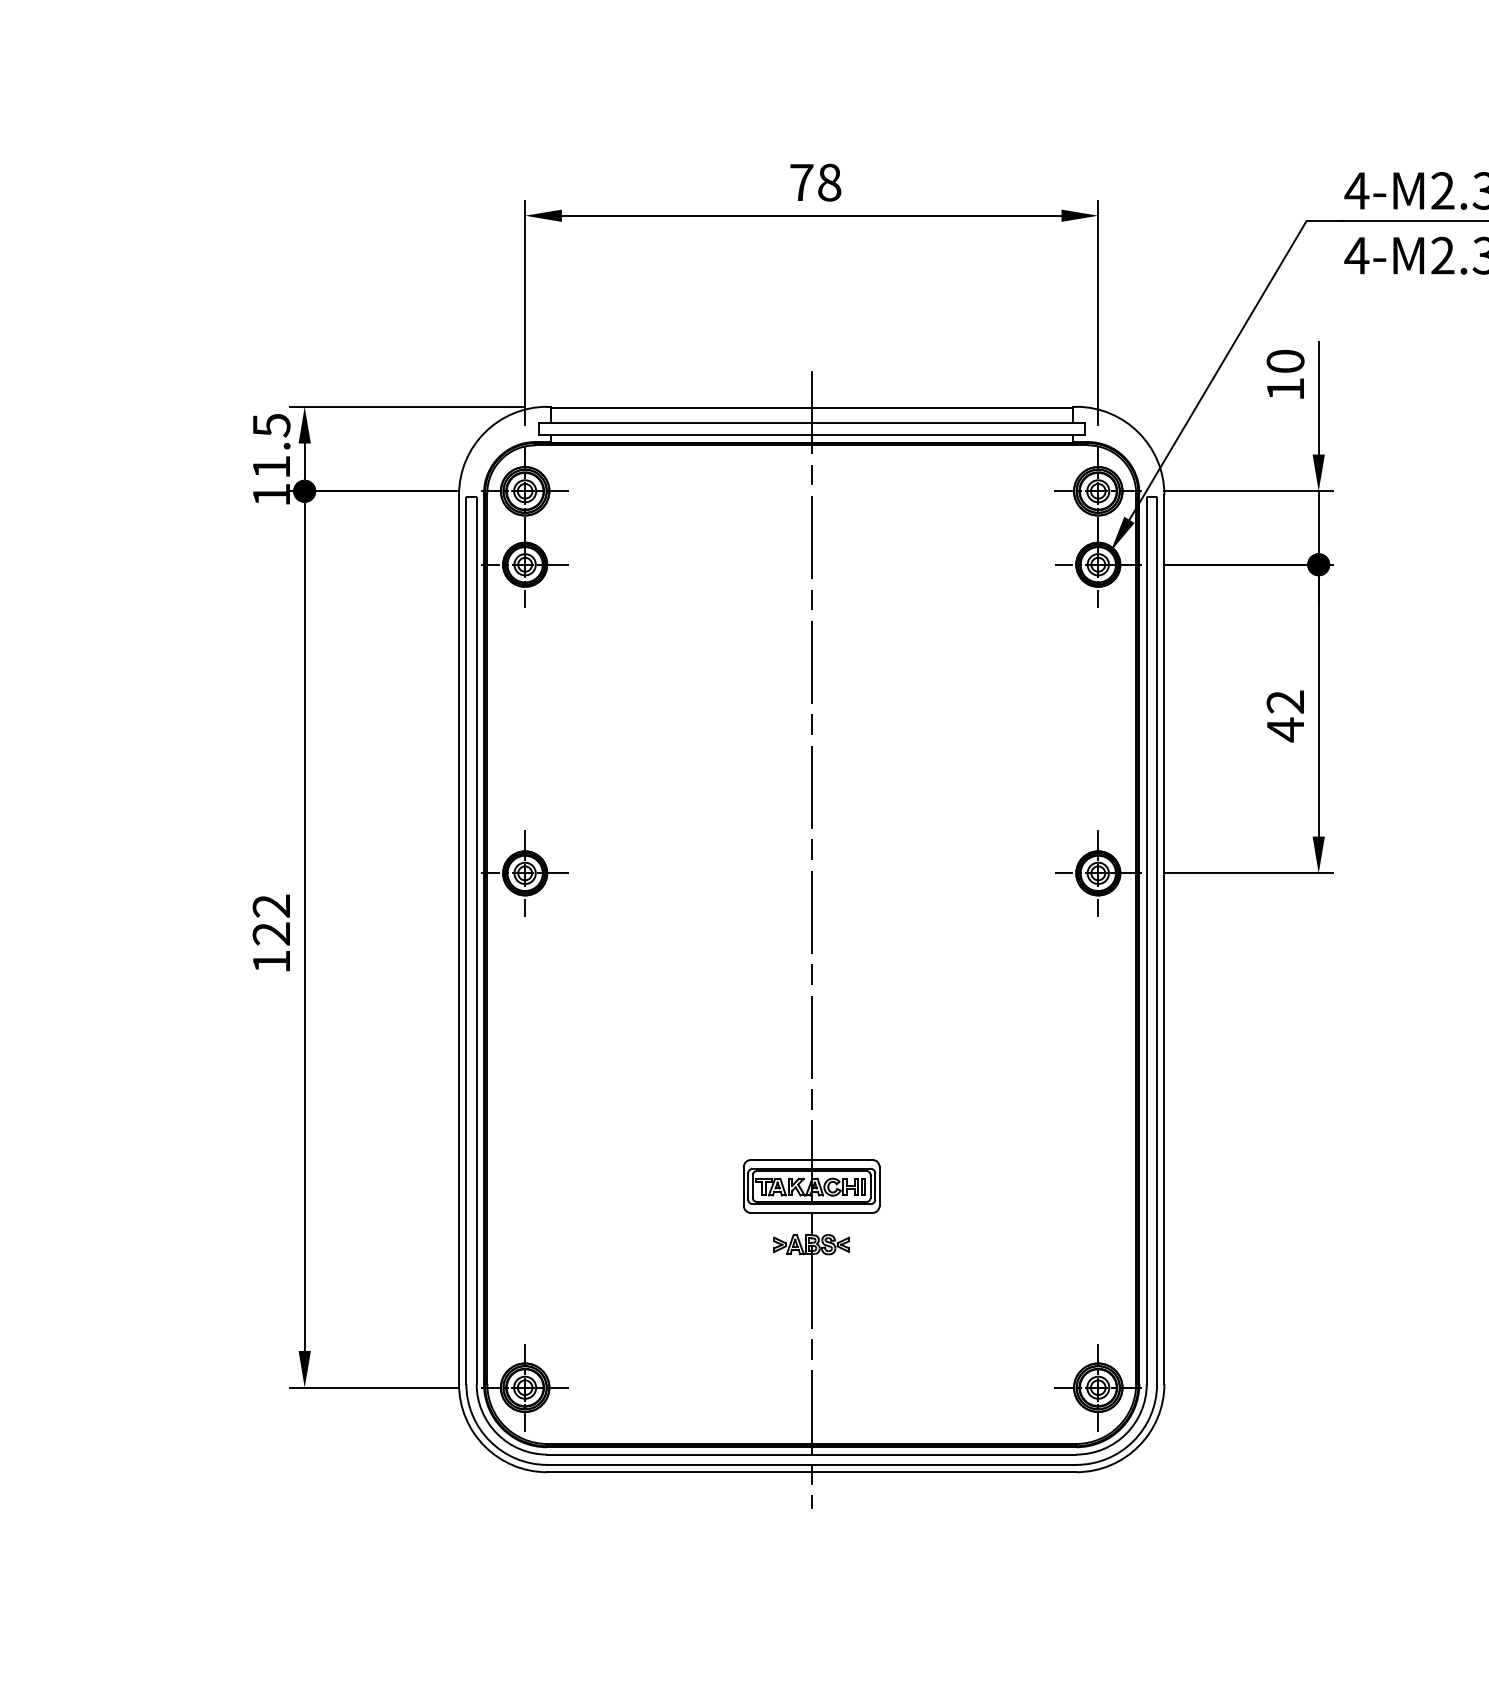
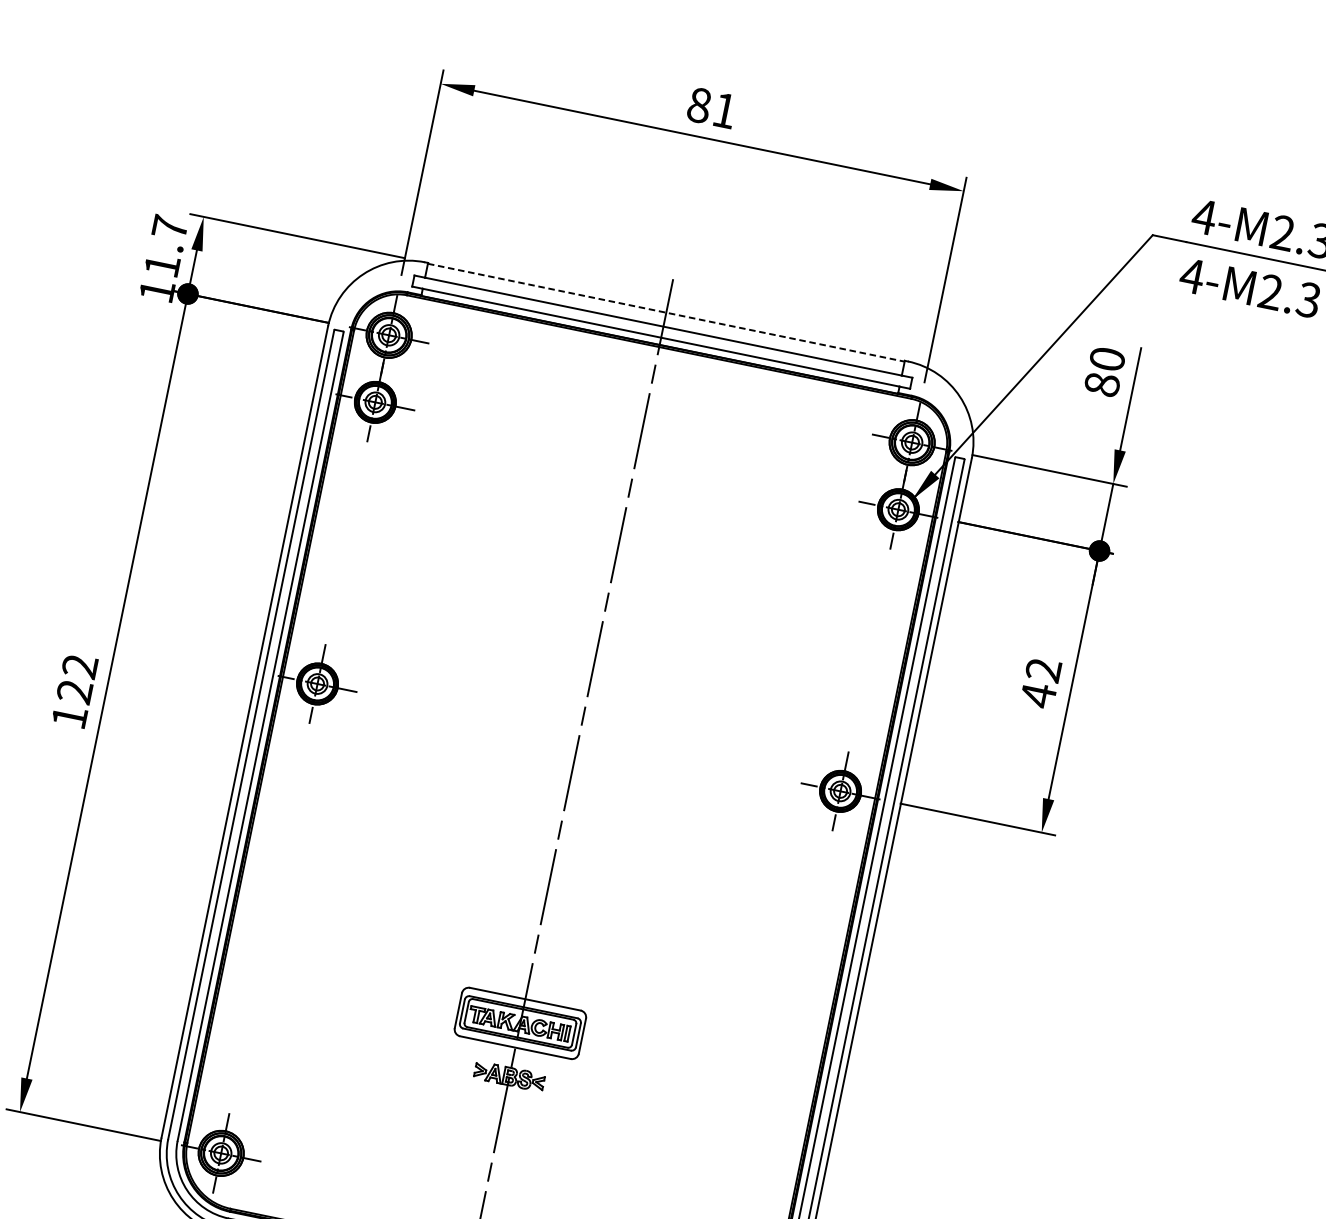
text: (815, 182) -> (711, 107), 78 -> 81
text: (1285, 388) -> (1102, 383), 10 -> 80
line: (812, 407) -> (667, 312), solid -> dashed
text: (271, 425) -> (169, 227), 11.5 -> 11.7

